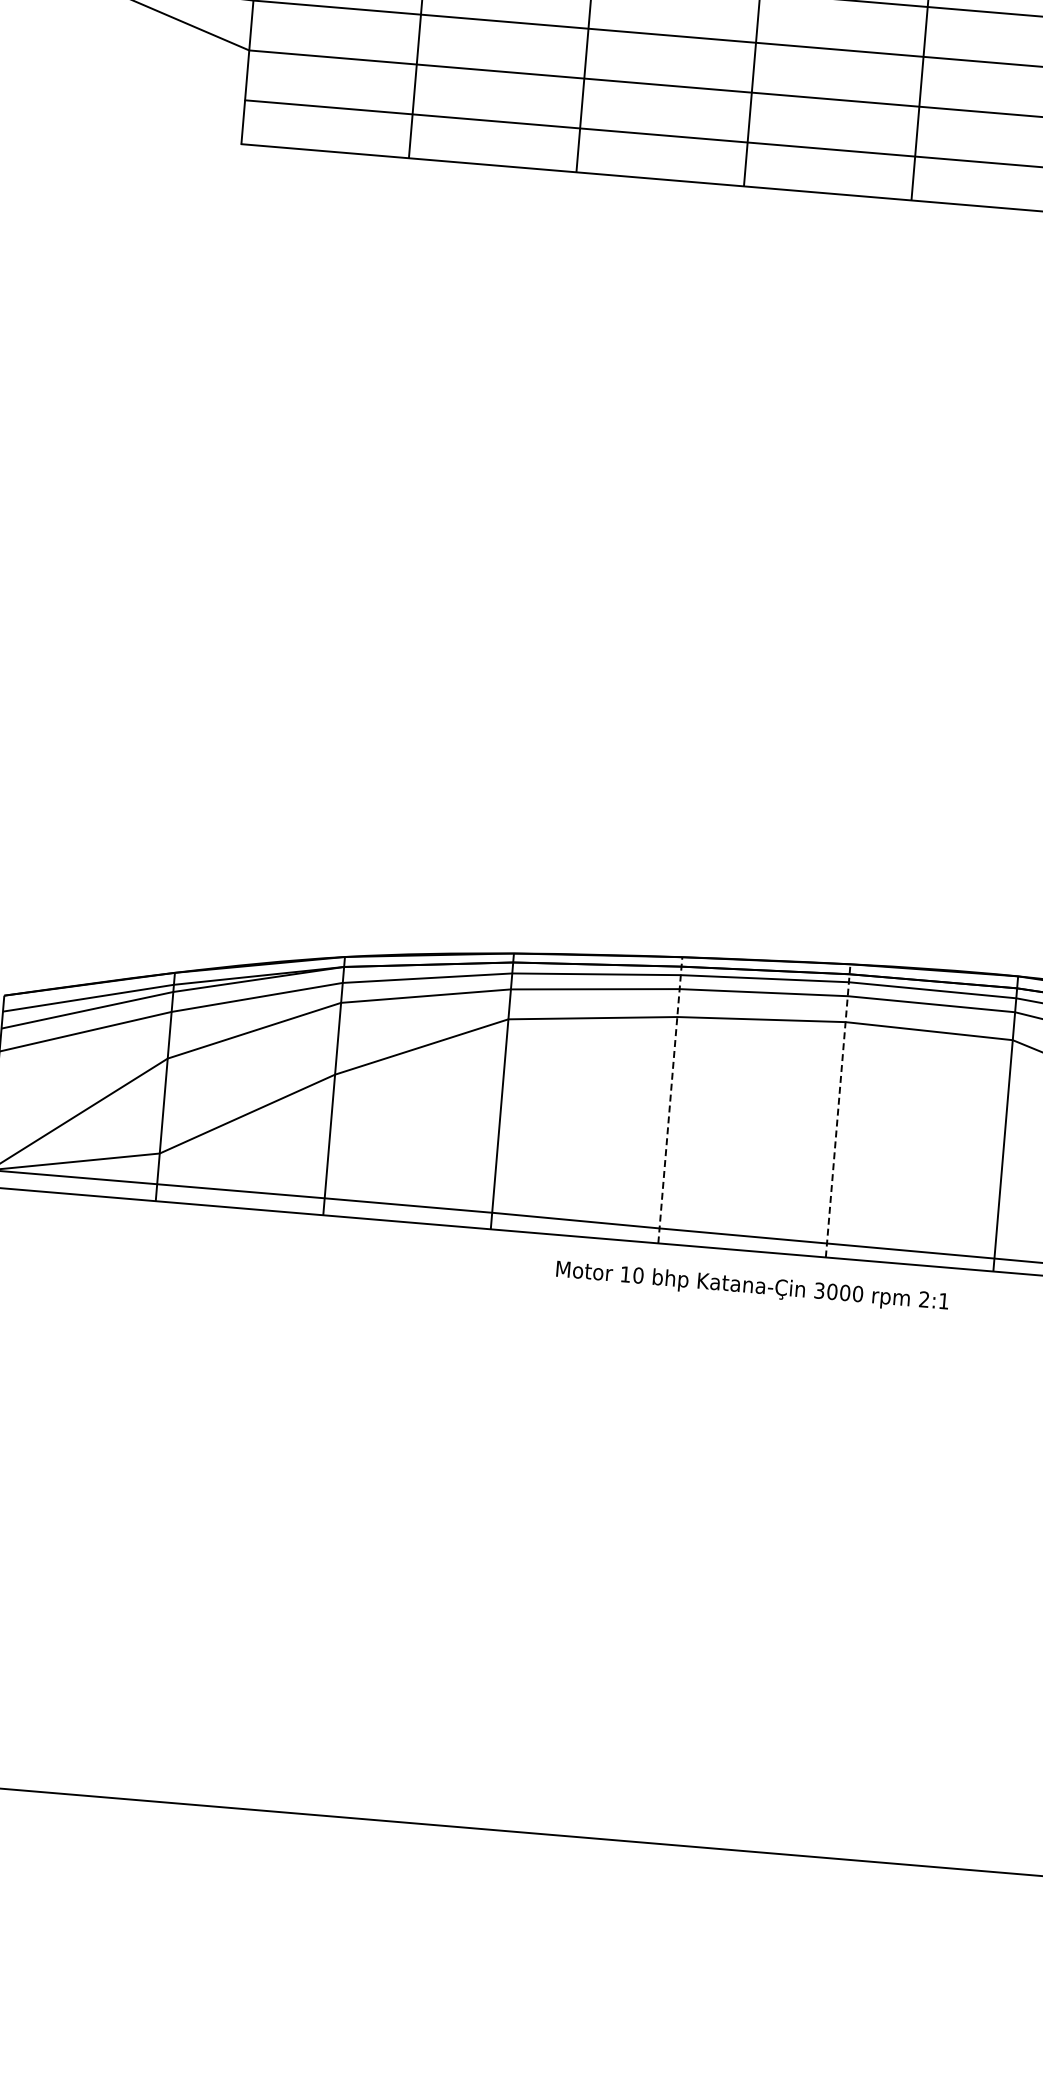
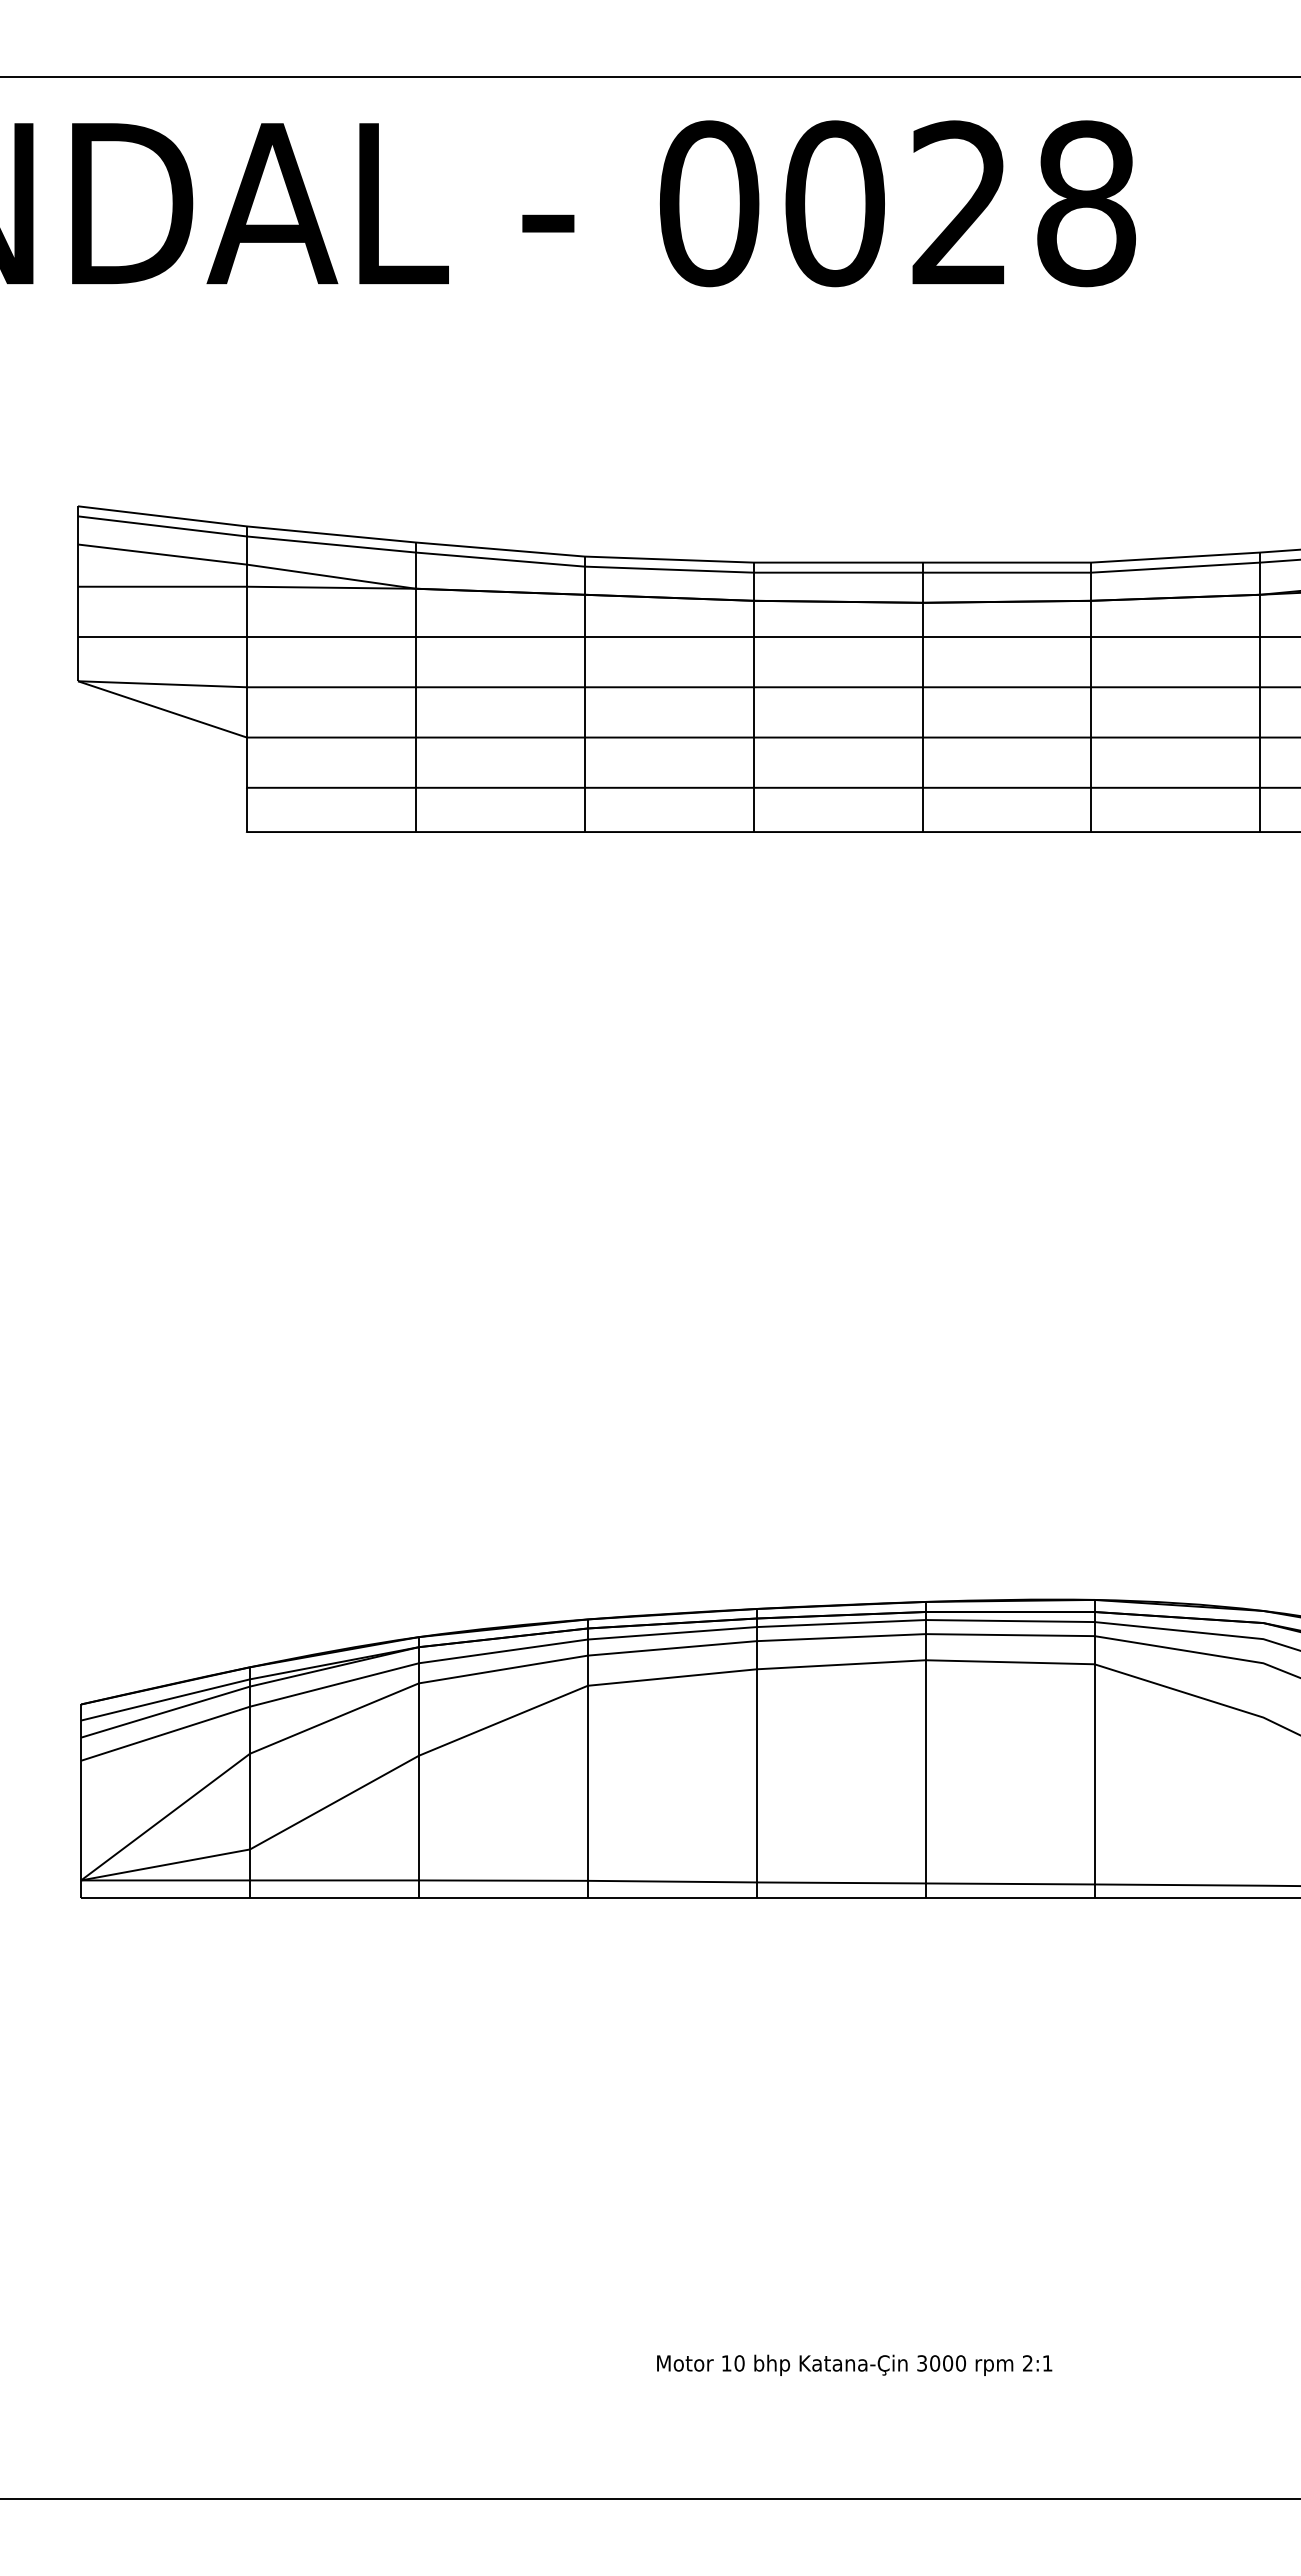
line: (670, 1099) -> (756, 1752), dashed -> solid
line: (838, 1110) -> (925, 1749), dashed -> solid
text: (752, 1286) -> (854, 2364), moved

